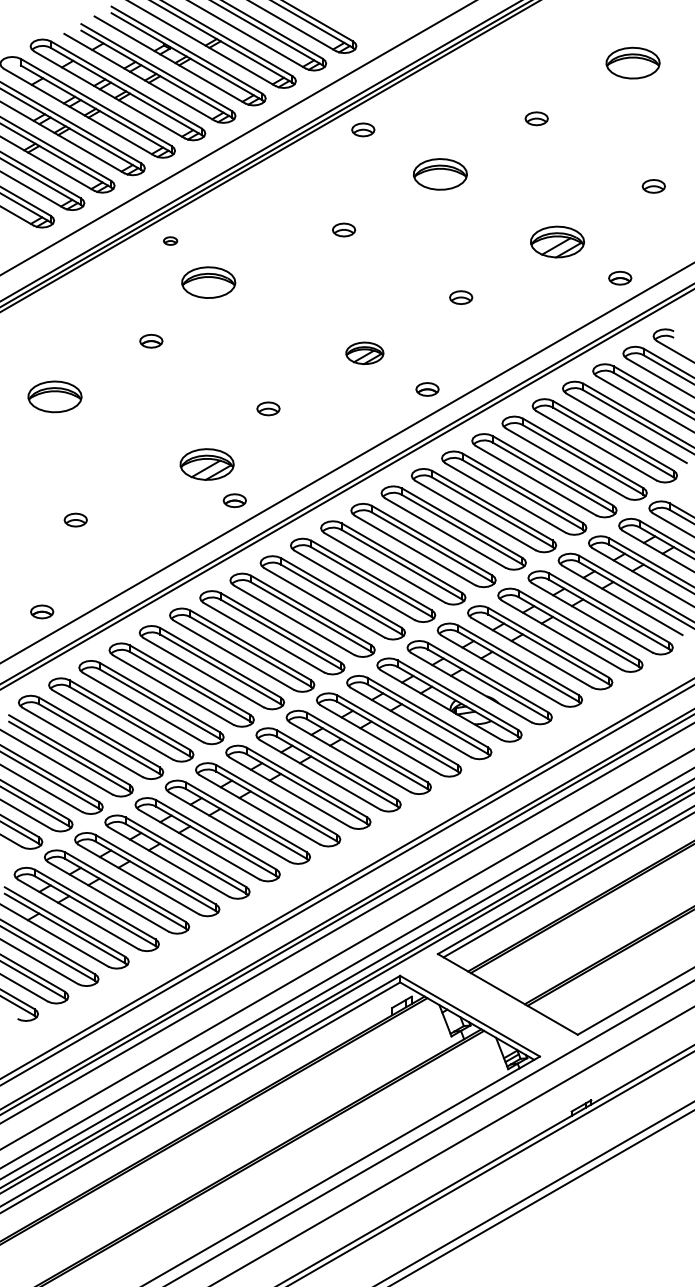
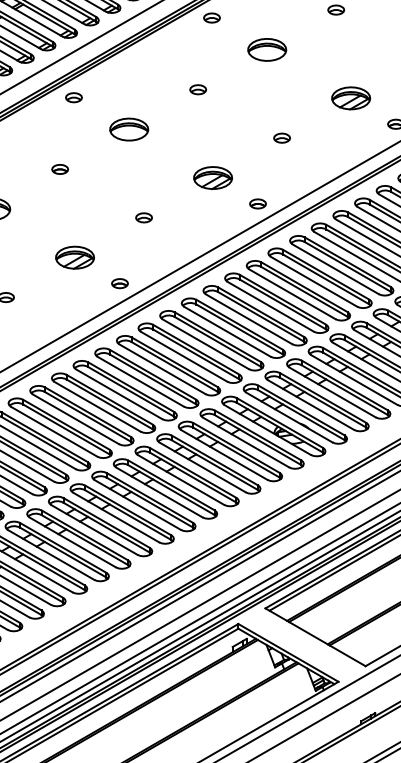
part: (170, 240) -> (73, 97), size x1.67
part: (208, 282) -> (129, 129), moved
part: (364, 353) -> (212, 178), size x1.43
part: (206, 464) -> (74, 257), moved

